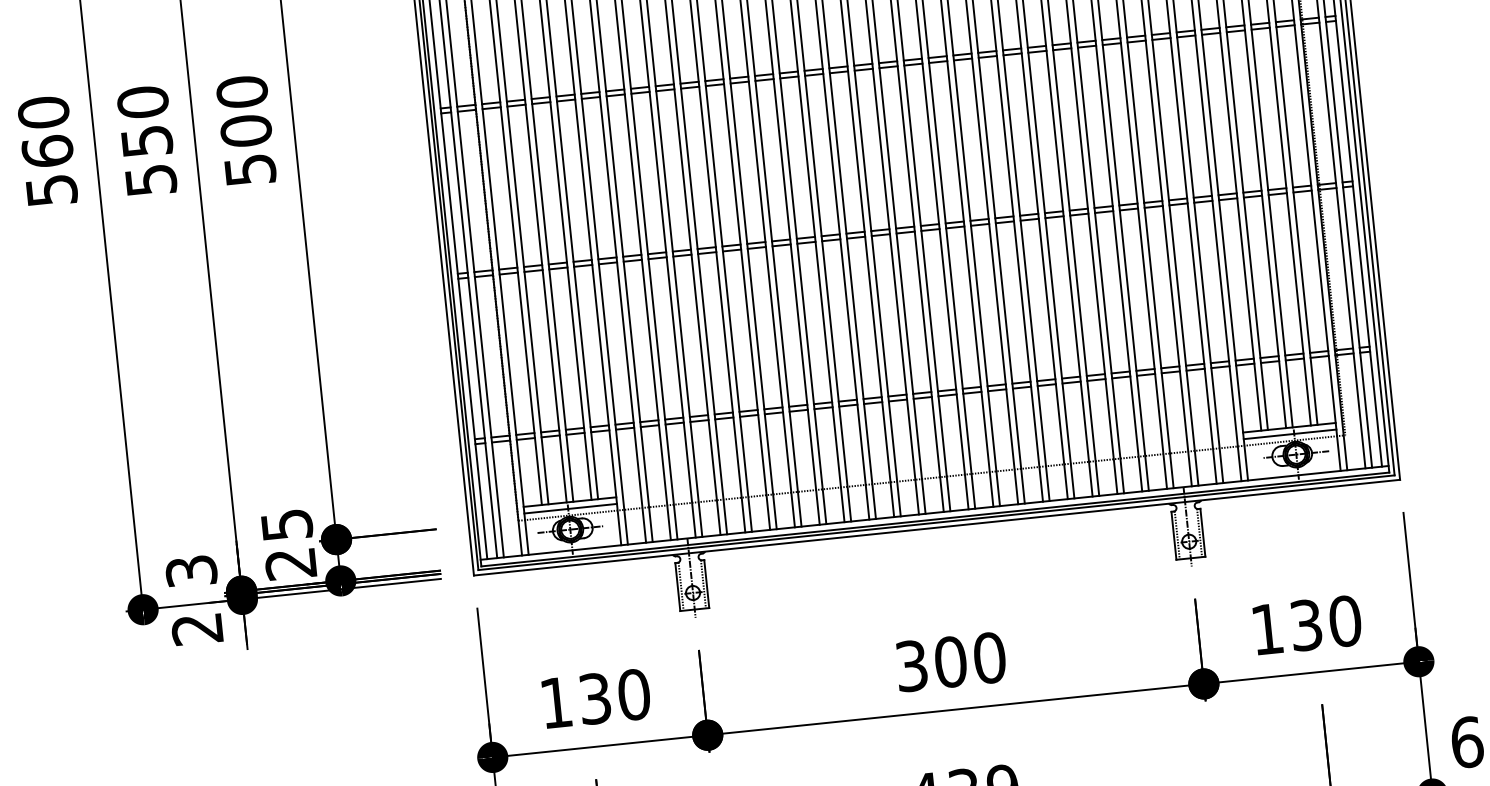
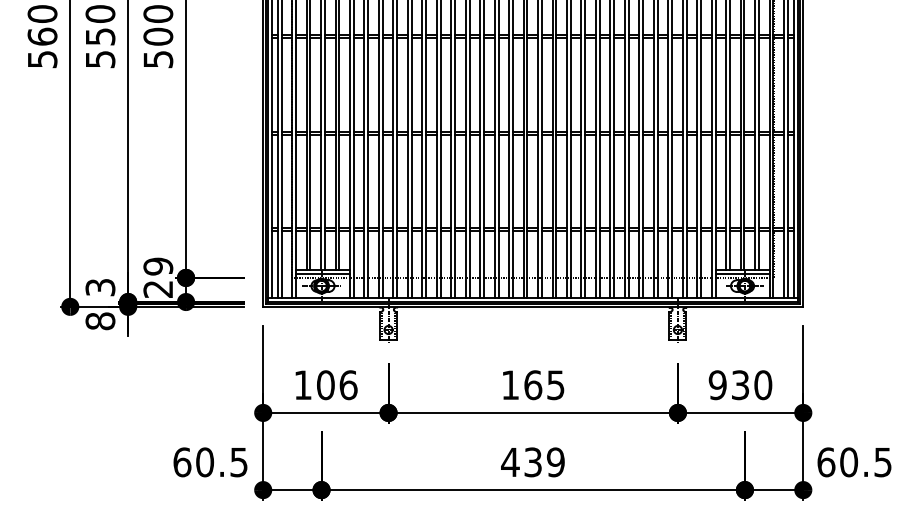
text: (287, 524) -> (158, 266), 25 -> 29
text: (197, 629) -> (100, 321), 2 -> 8
text: (1266, 629) -> (717, 385), 130 -> 930
text: (951, 662) -> (533, 385), 300 -> 165
text: (615, 697) -> (337, 385), 130 -> 106

